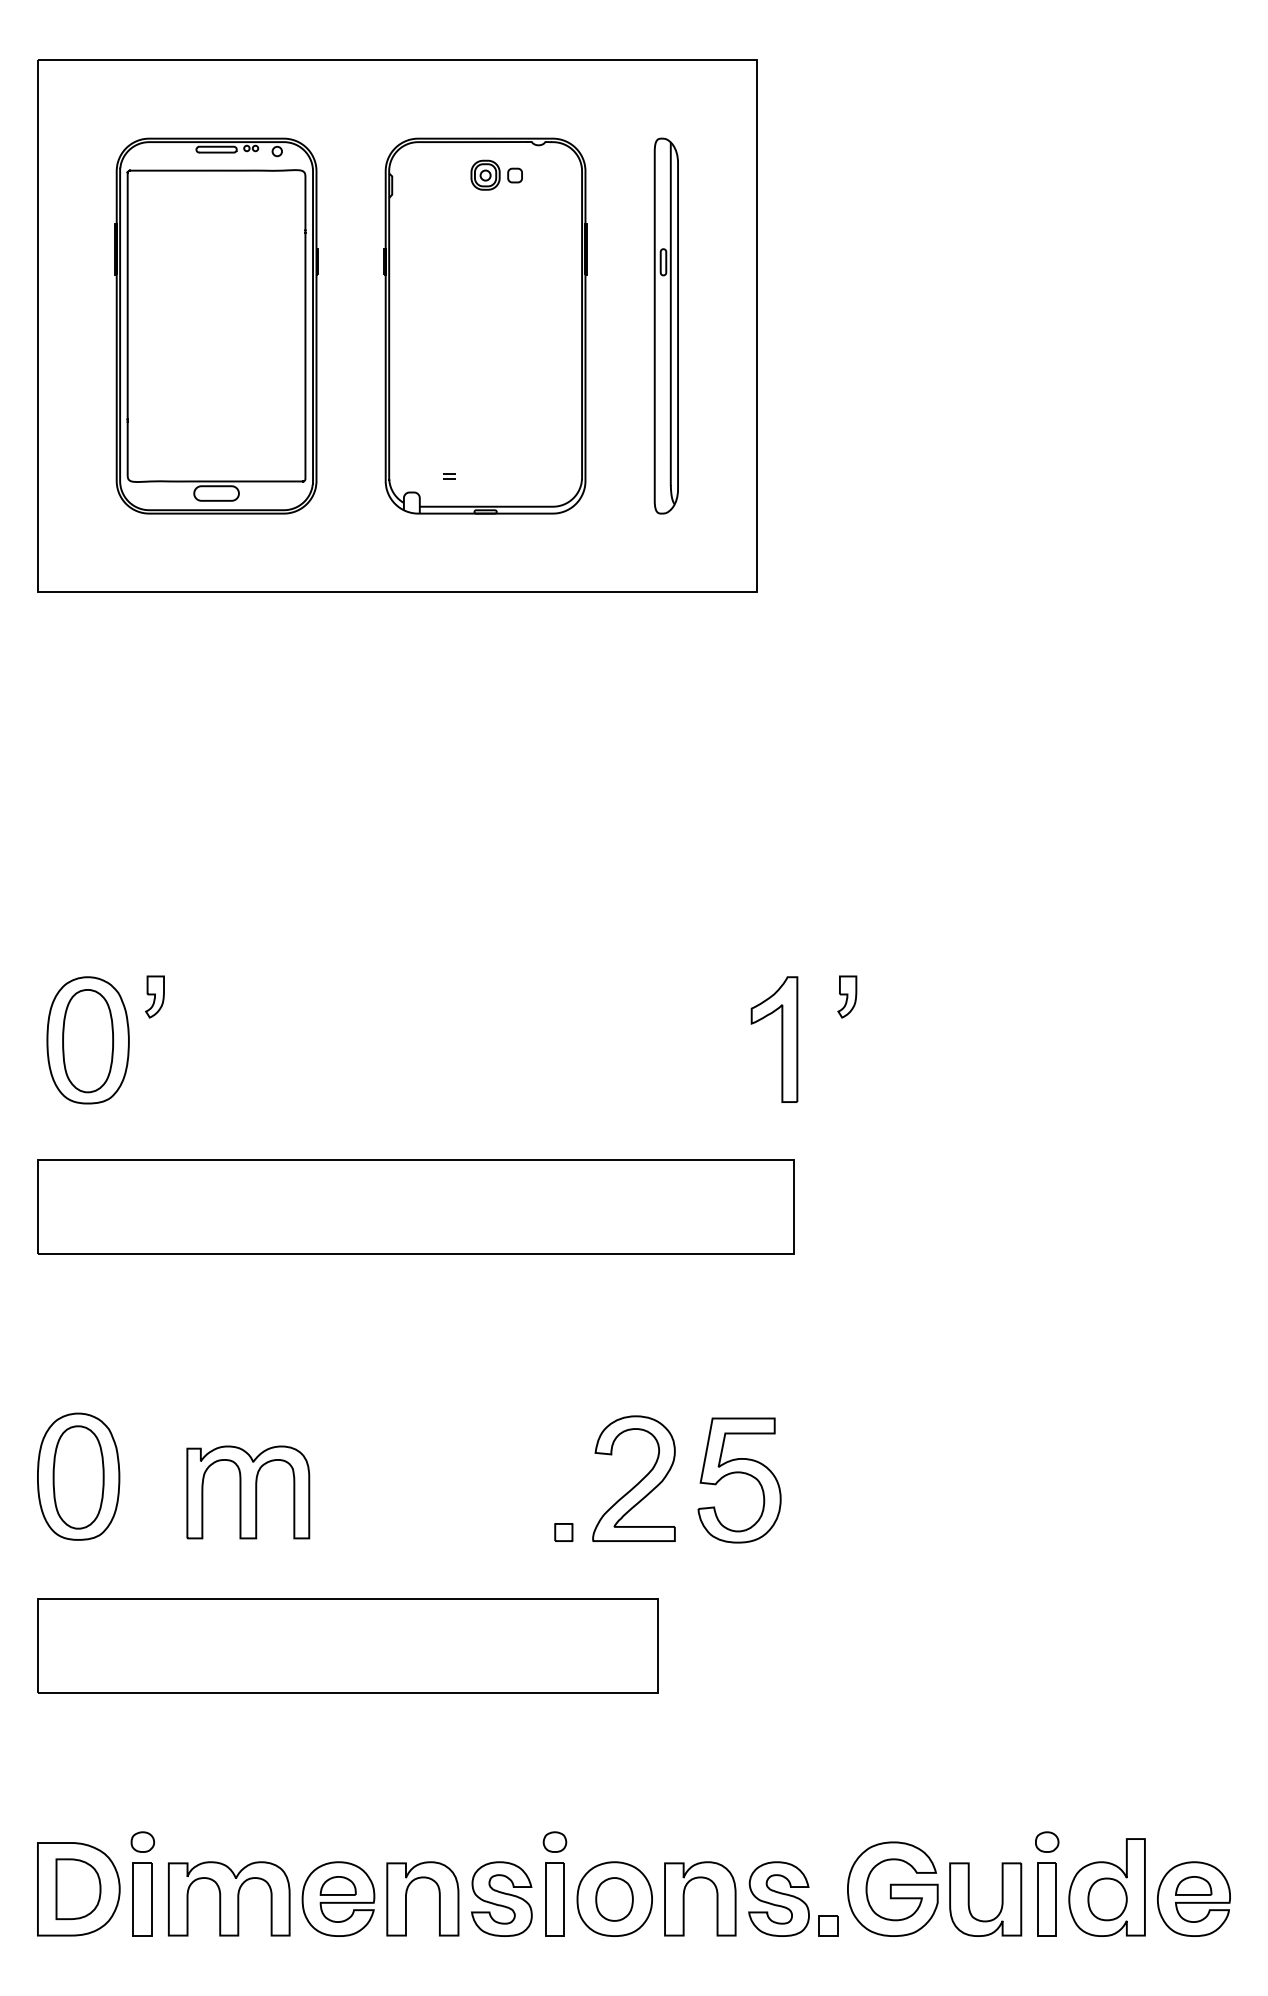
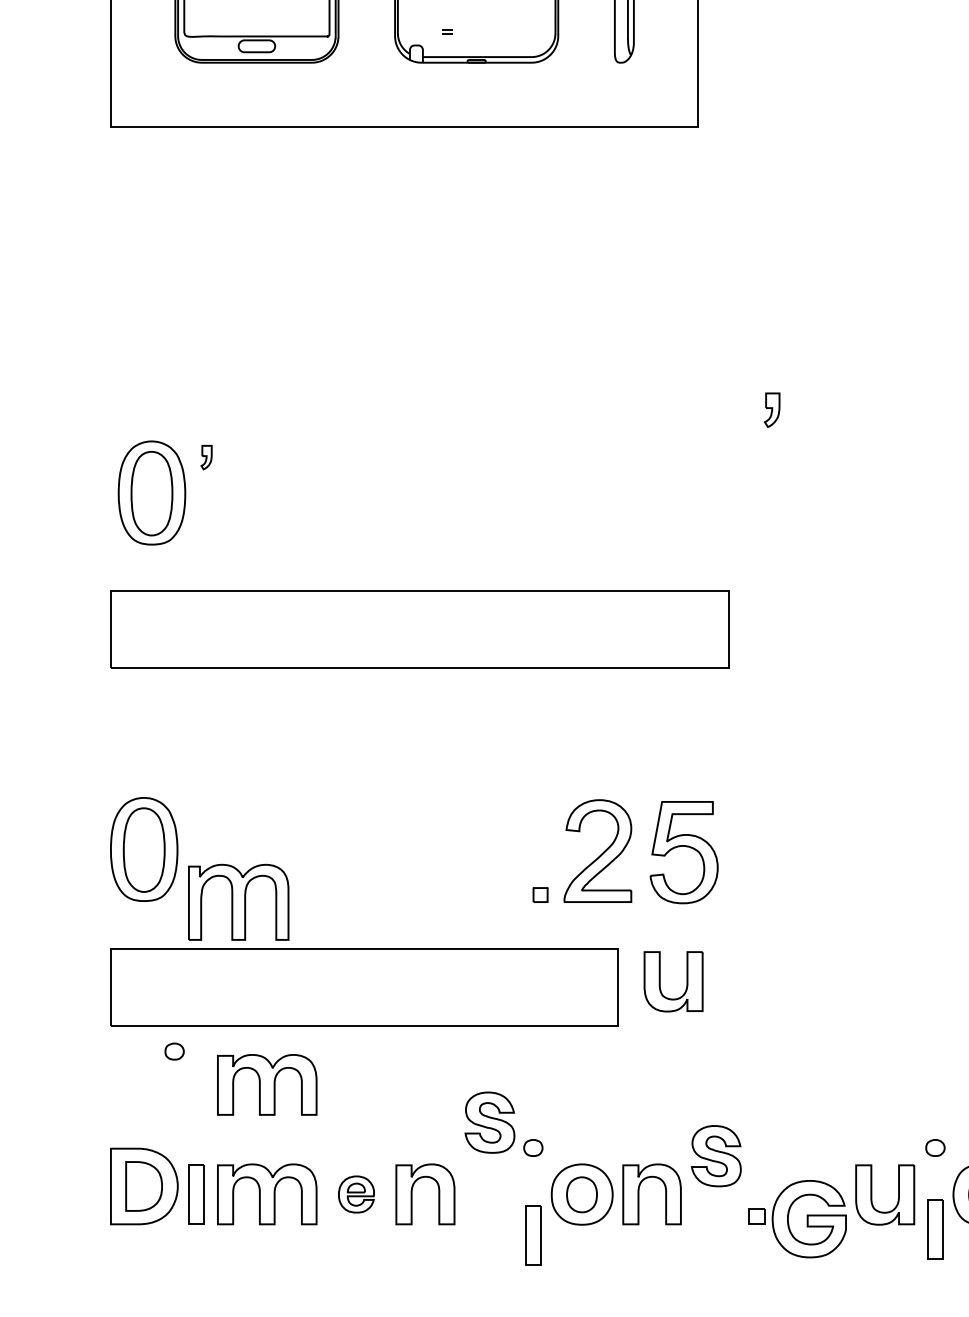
part: (154, 996) -> (206, 457), size x0.7
part: (847, 996) -> (772, 409), moved
part: (781, 1039) -> (718, 492), removed
part: (248, 1492) -> (238, 902), moved
part: (710, 1638) -> (660, 981), added
part: (229, 1764) -> (267, 1084), added
part: (142, 1841) -> (174, 1051), moved
part: (892, 1888) -> (809, 1218), moved
part: (338, 1898) -> (356, 1194), size x0.6
part: (501, 1898) -> (489, 1122), moved
part: (778, 1898) -> (715, 1155), moved
part: (554, 1899) -> (532, 1235), moved
part: (1046, 1899) -> (934, 1229), moved

